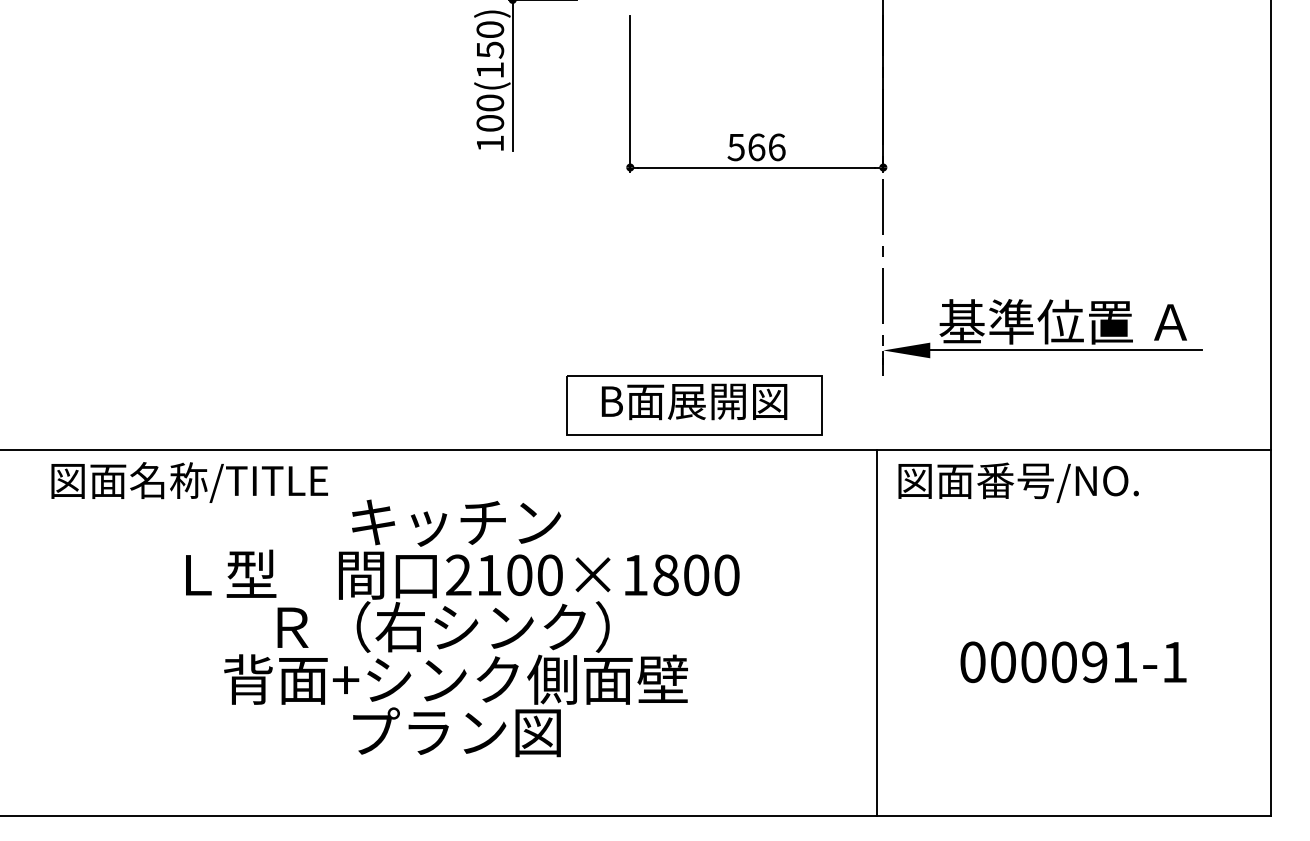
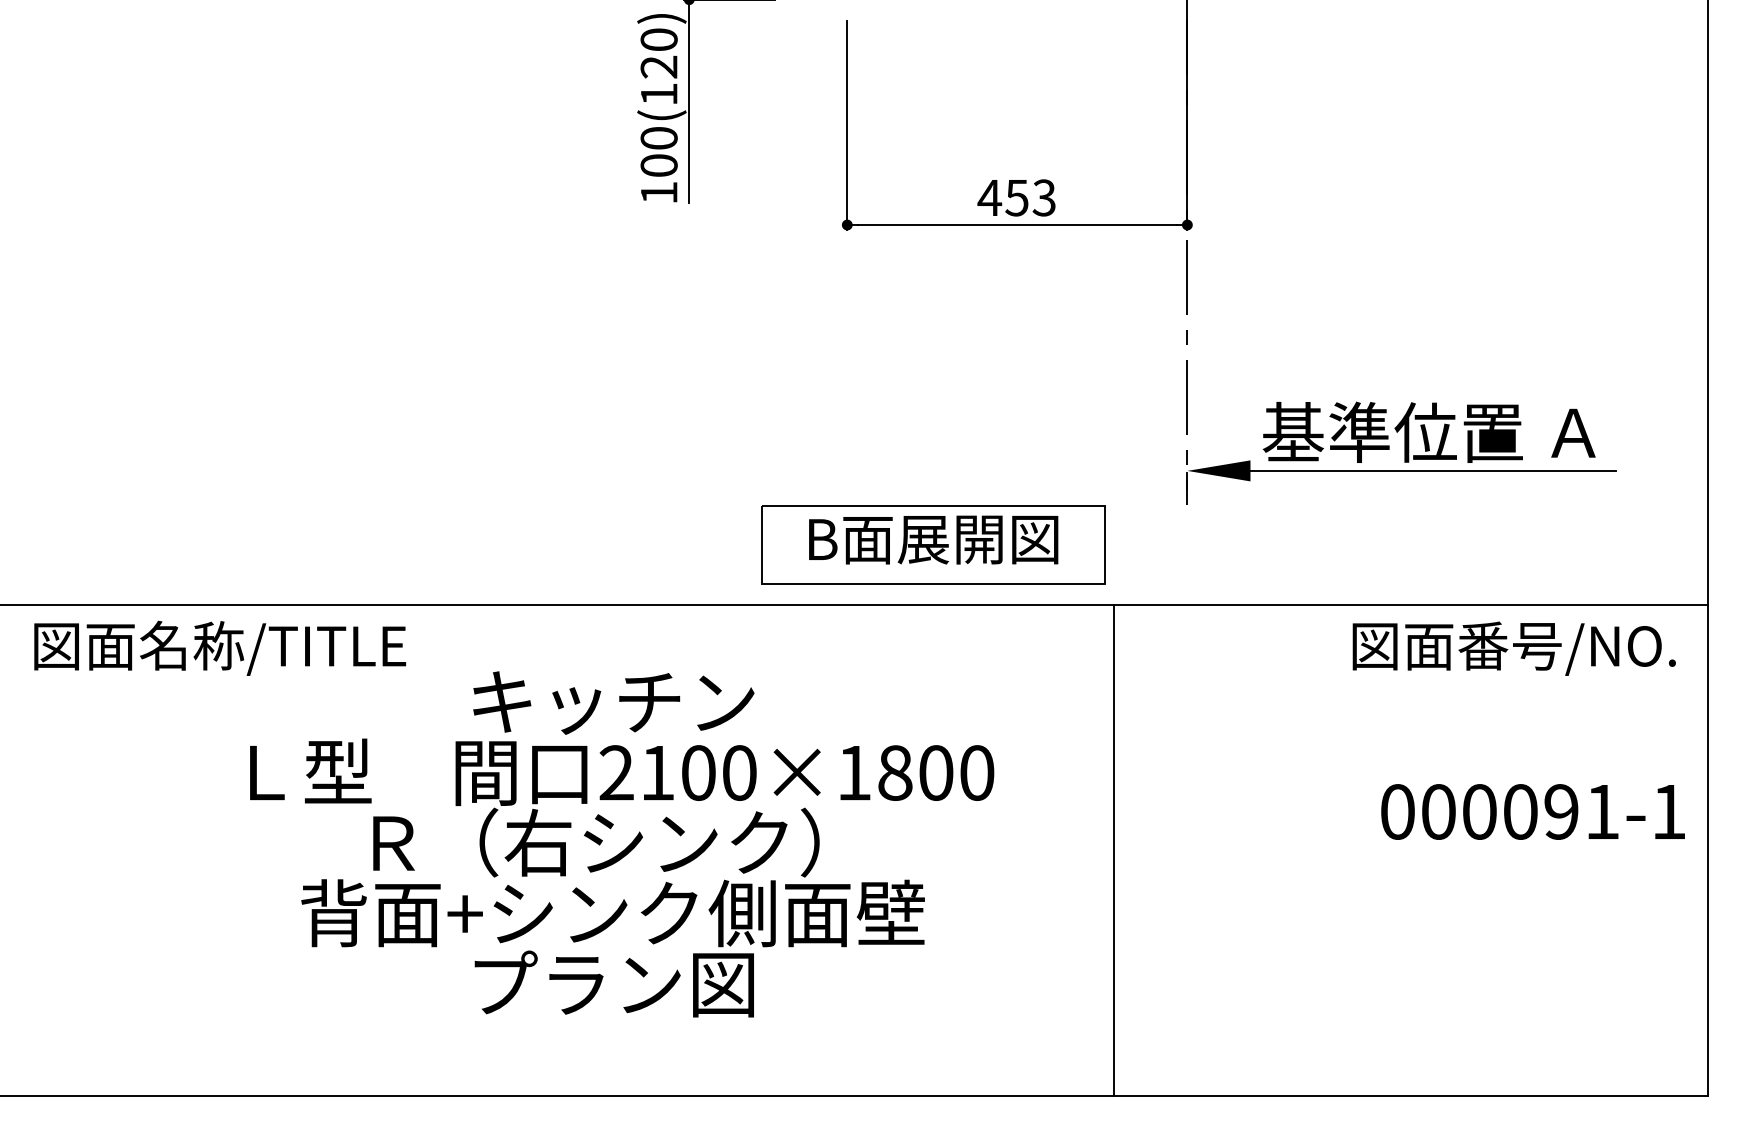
text: (489, 50) -> (658, 67), 100(150) -> 100(120)
text: (756, 147) -> (1016, 197), 566 -> 453
text: (190, 481) -> (220, 647), moved
text: (1018, 482) -> (1513, 648), moved
line: (877, 632) -> (1114, 850), moved
text: (1073, 661) -> (1532, 811), moved

